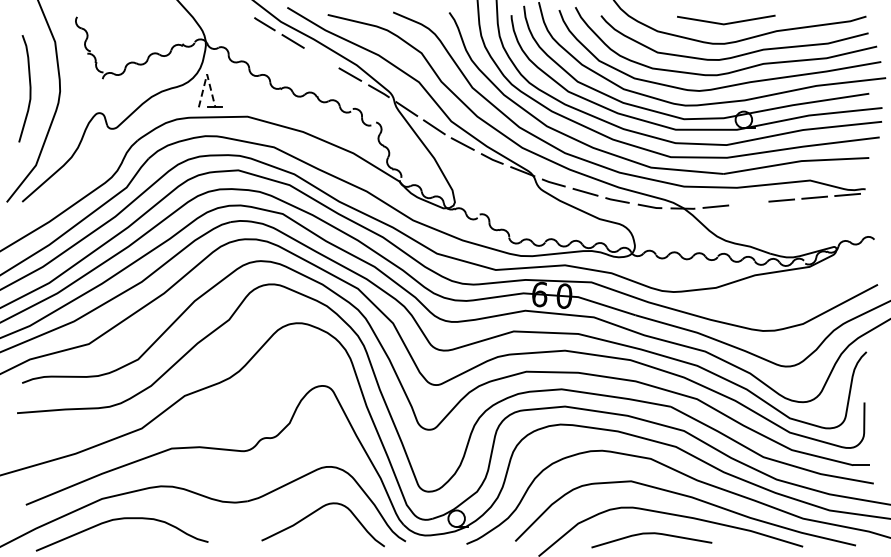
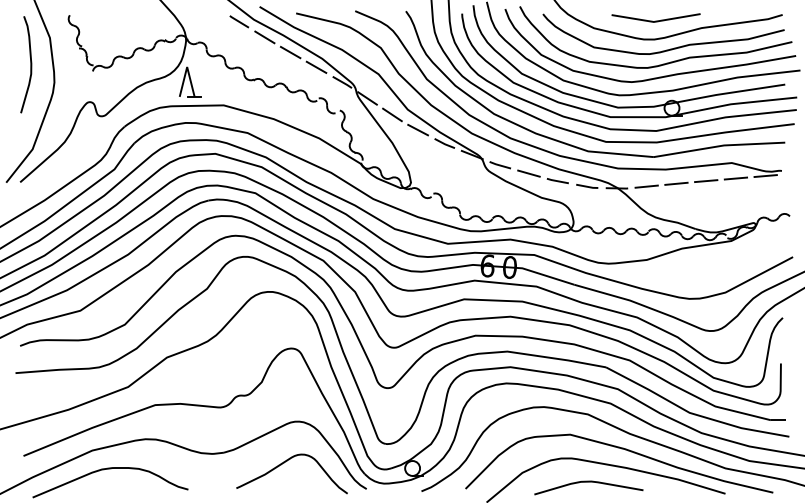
line: (321, 58) -> (290, 52), added
line: (207, 74) -> (187, 67), dashed -> solid
curve: (29, 88) -> (30, 64), moved
line: (748, 203) -> (676, 183), added

